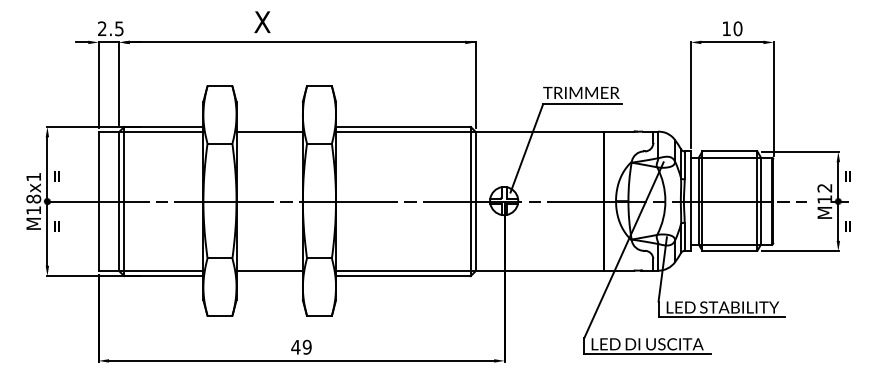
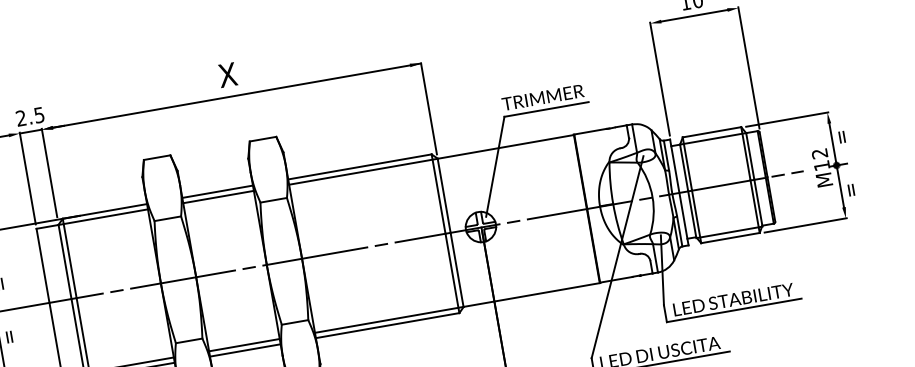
text: (262, 21) -> (227, 74), moved
line: (269, 126) -> (217, 191), added
line: (269, 276) -> (245, 350), added

